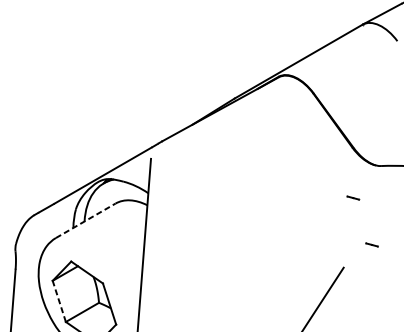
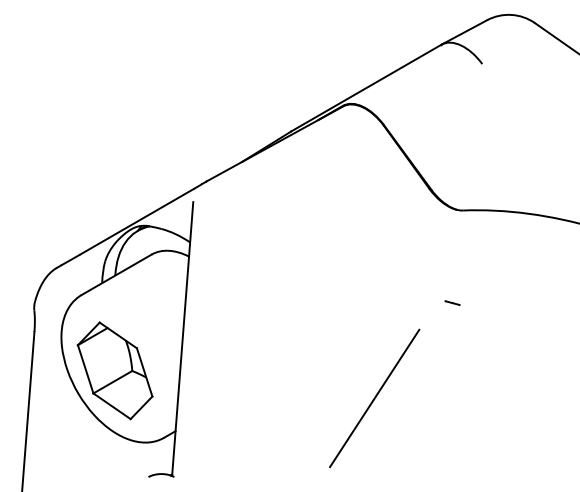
line: (353, 197) -> (430, 247), removed
line: (86, 220) -> (117, 274), dashed -> solid
line: (59, 300) -> (85, 368), dashed -> solid

